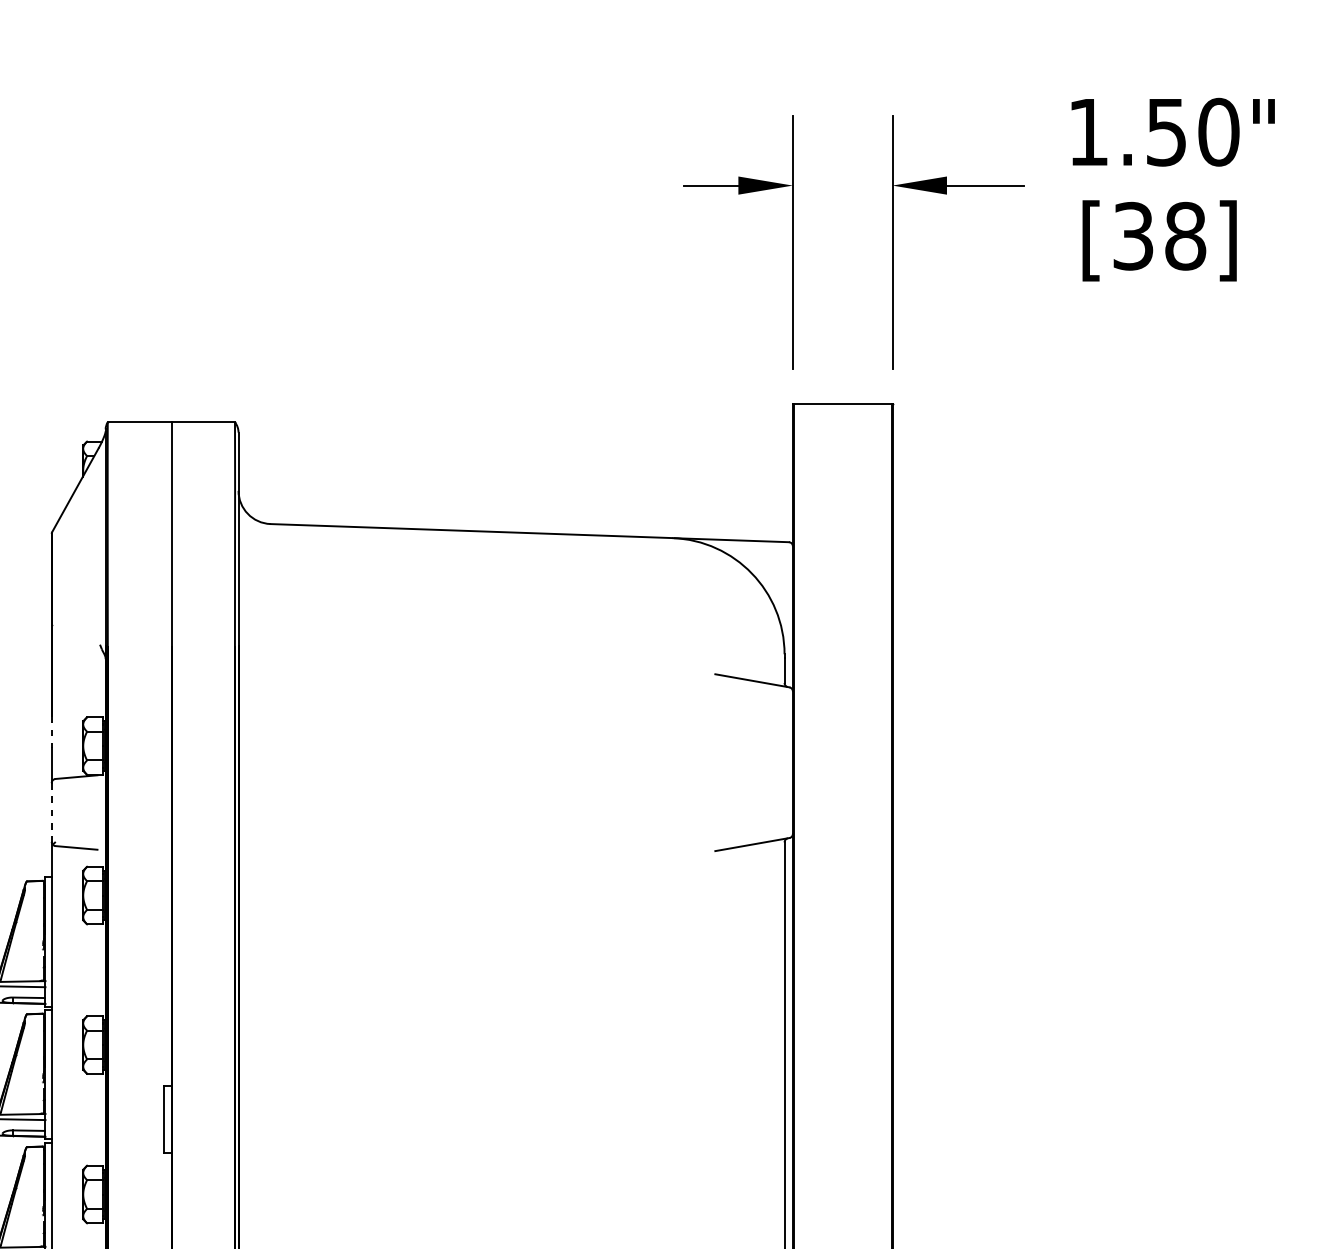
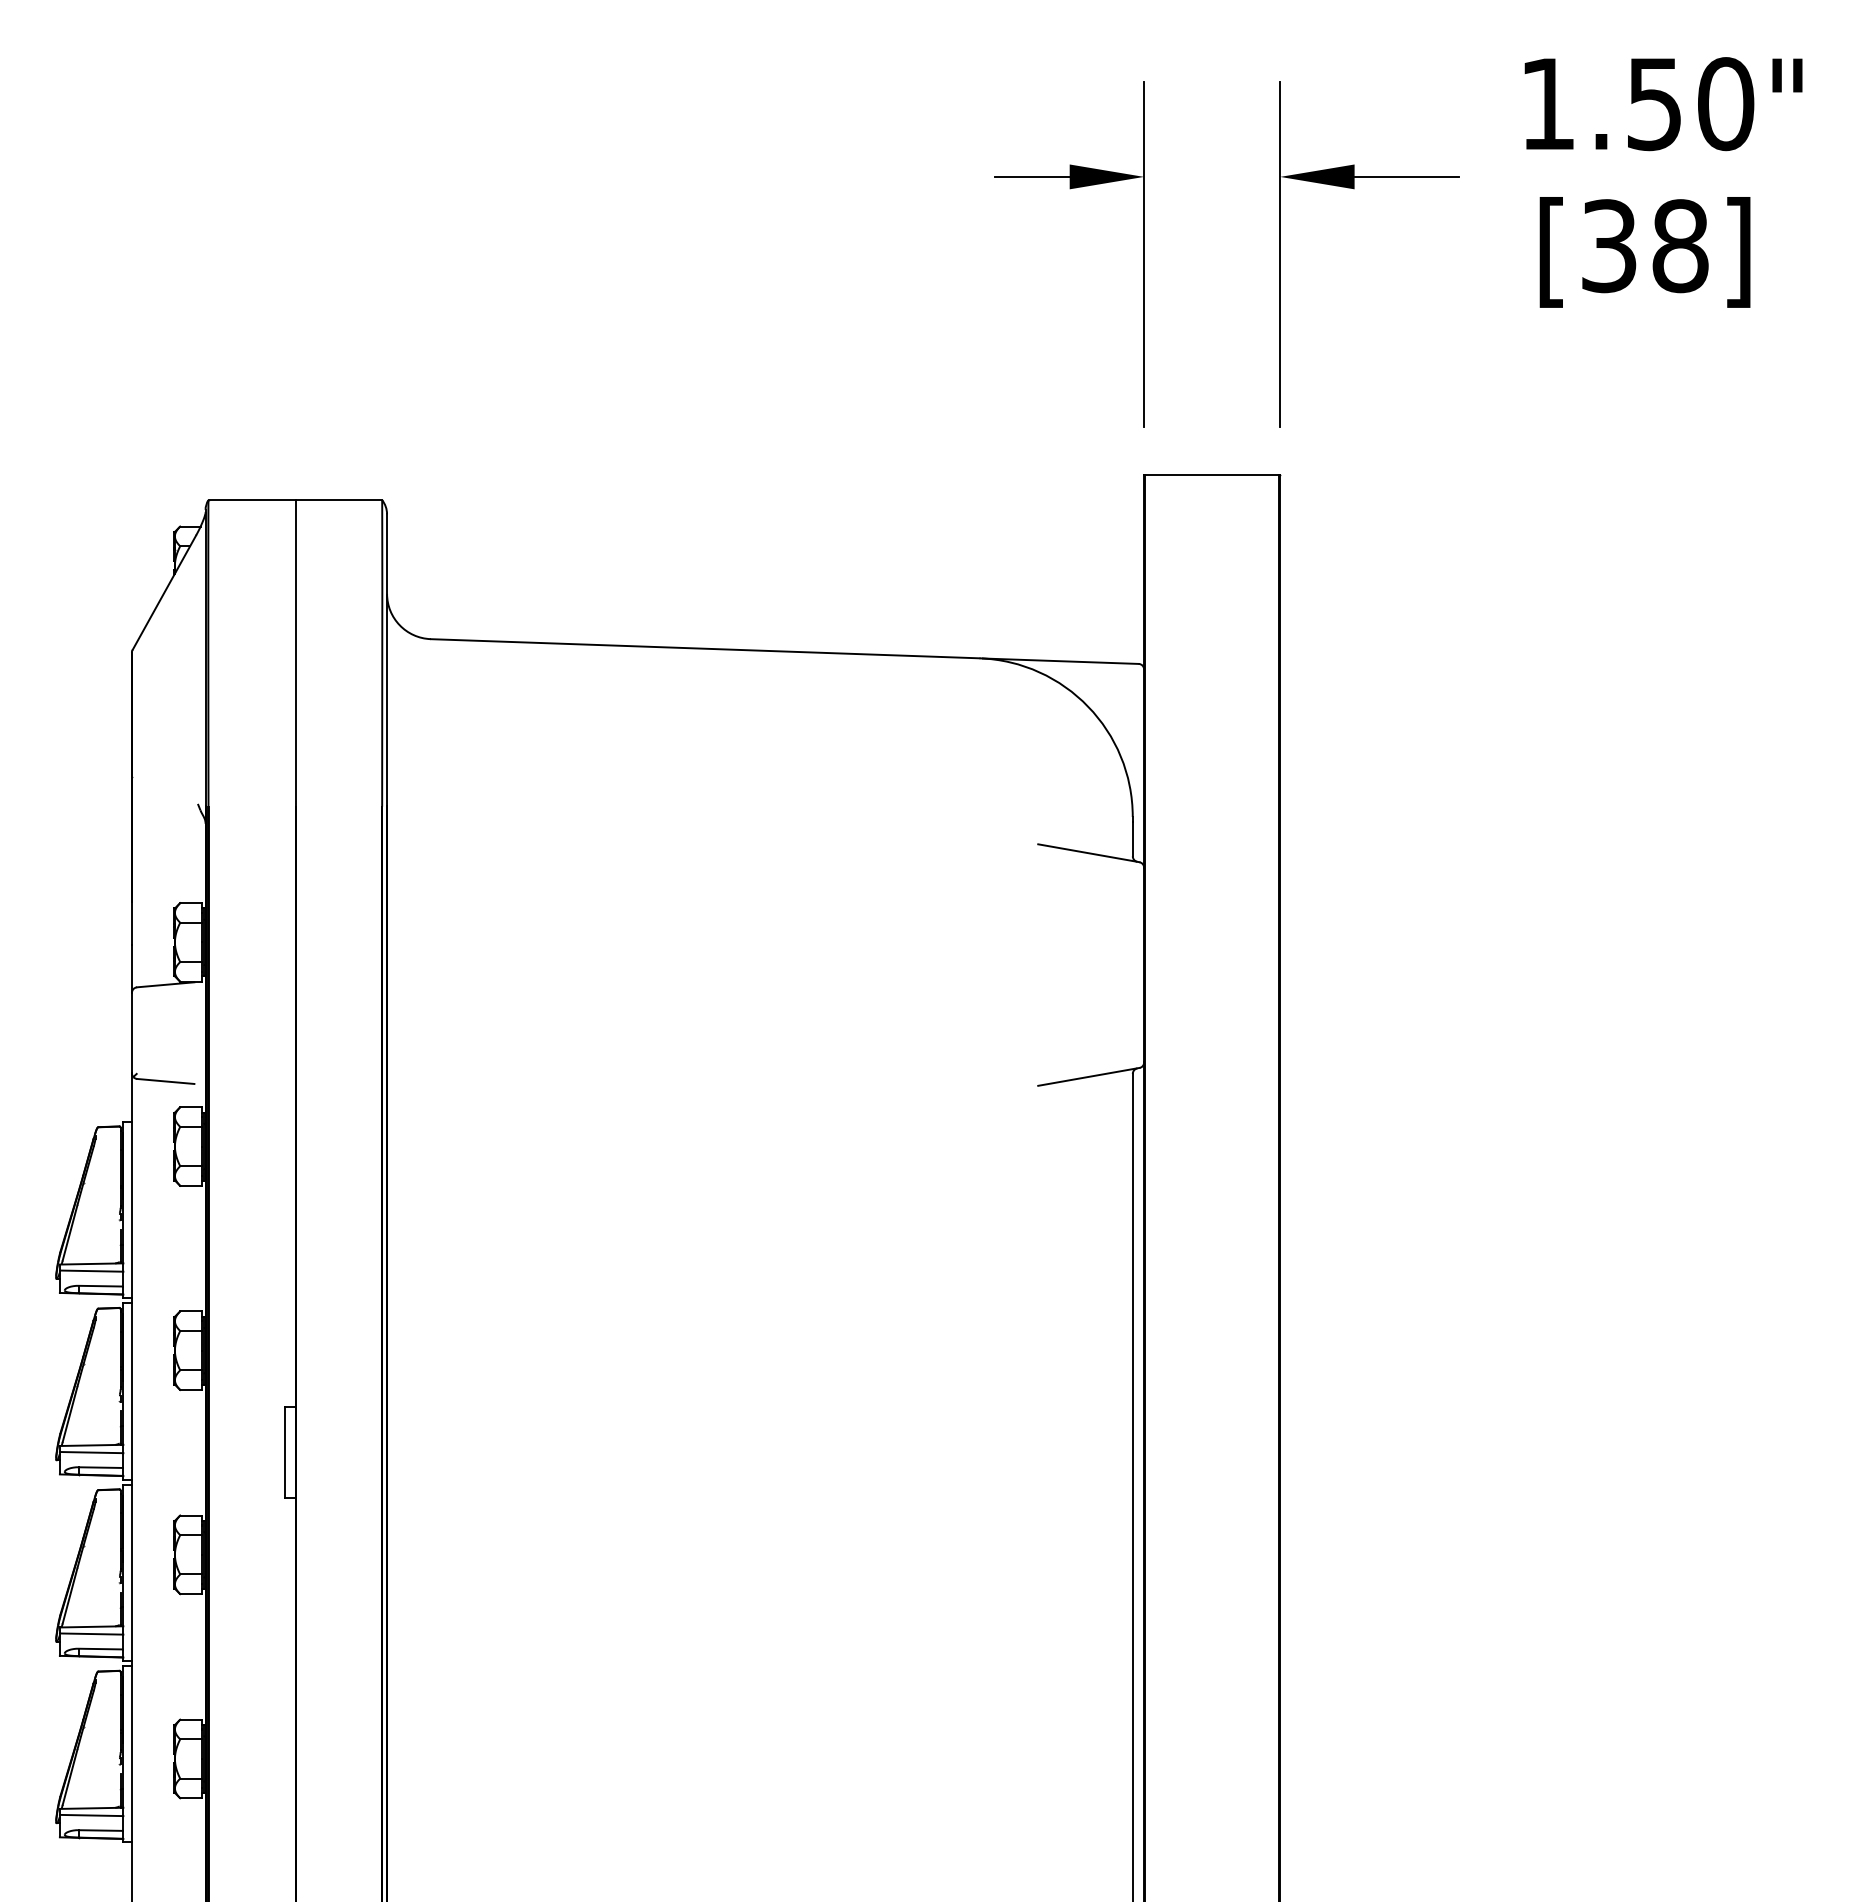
line: (51, 732) -> (131, 923), dashed -> solid
line: (51, 812) -> (131, 1033), dashed -> solid

